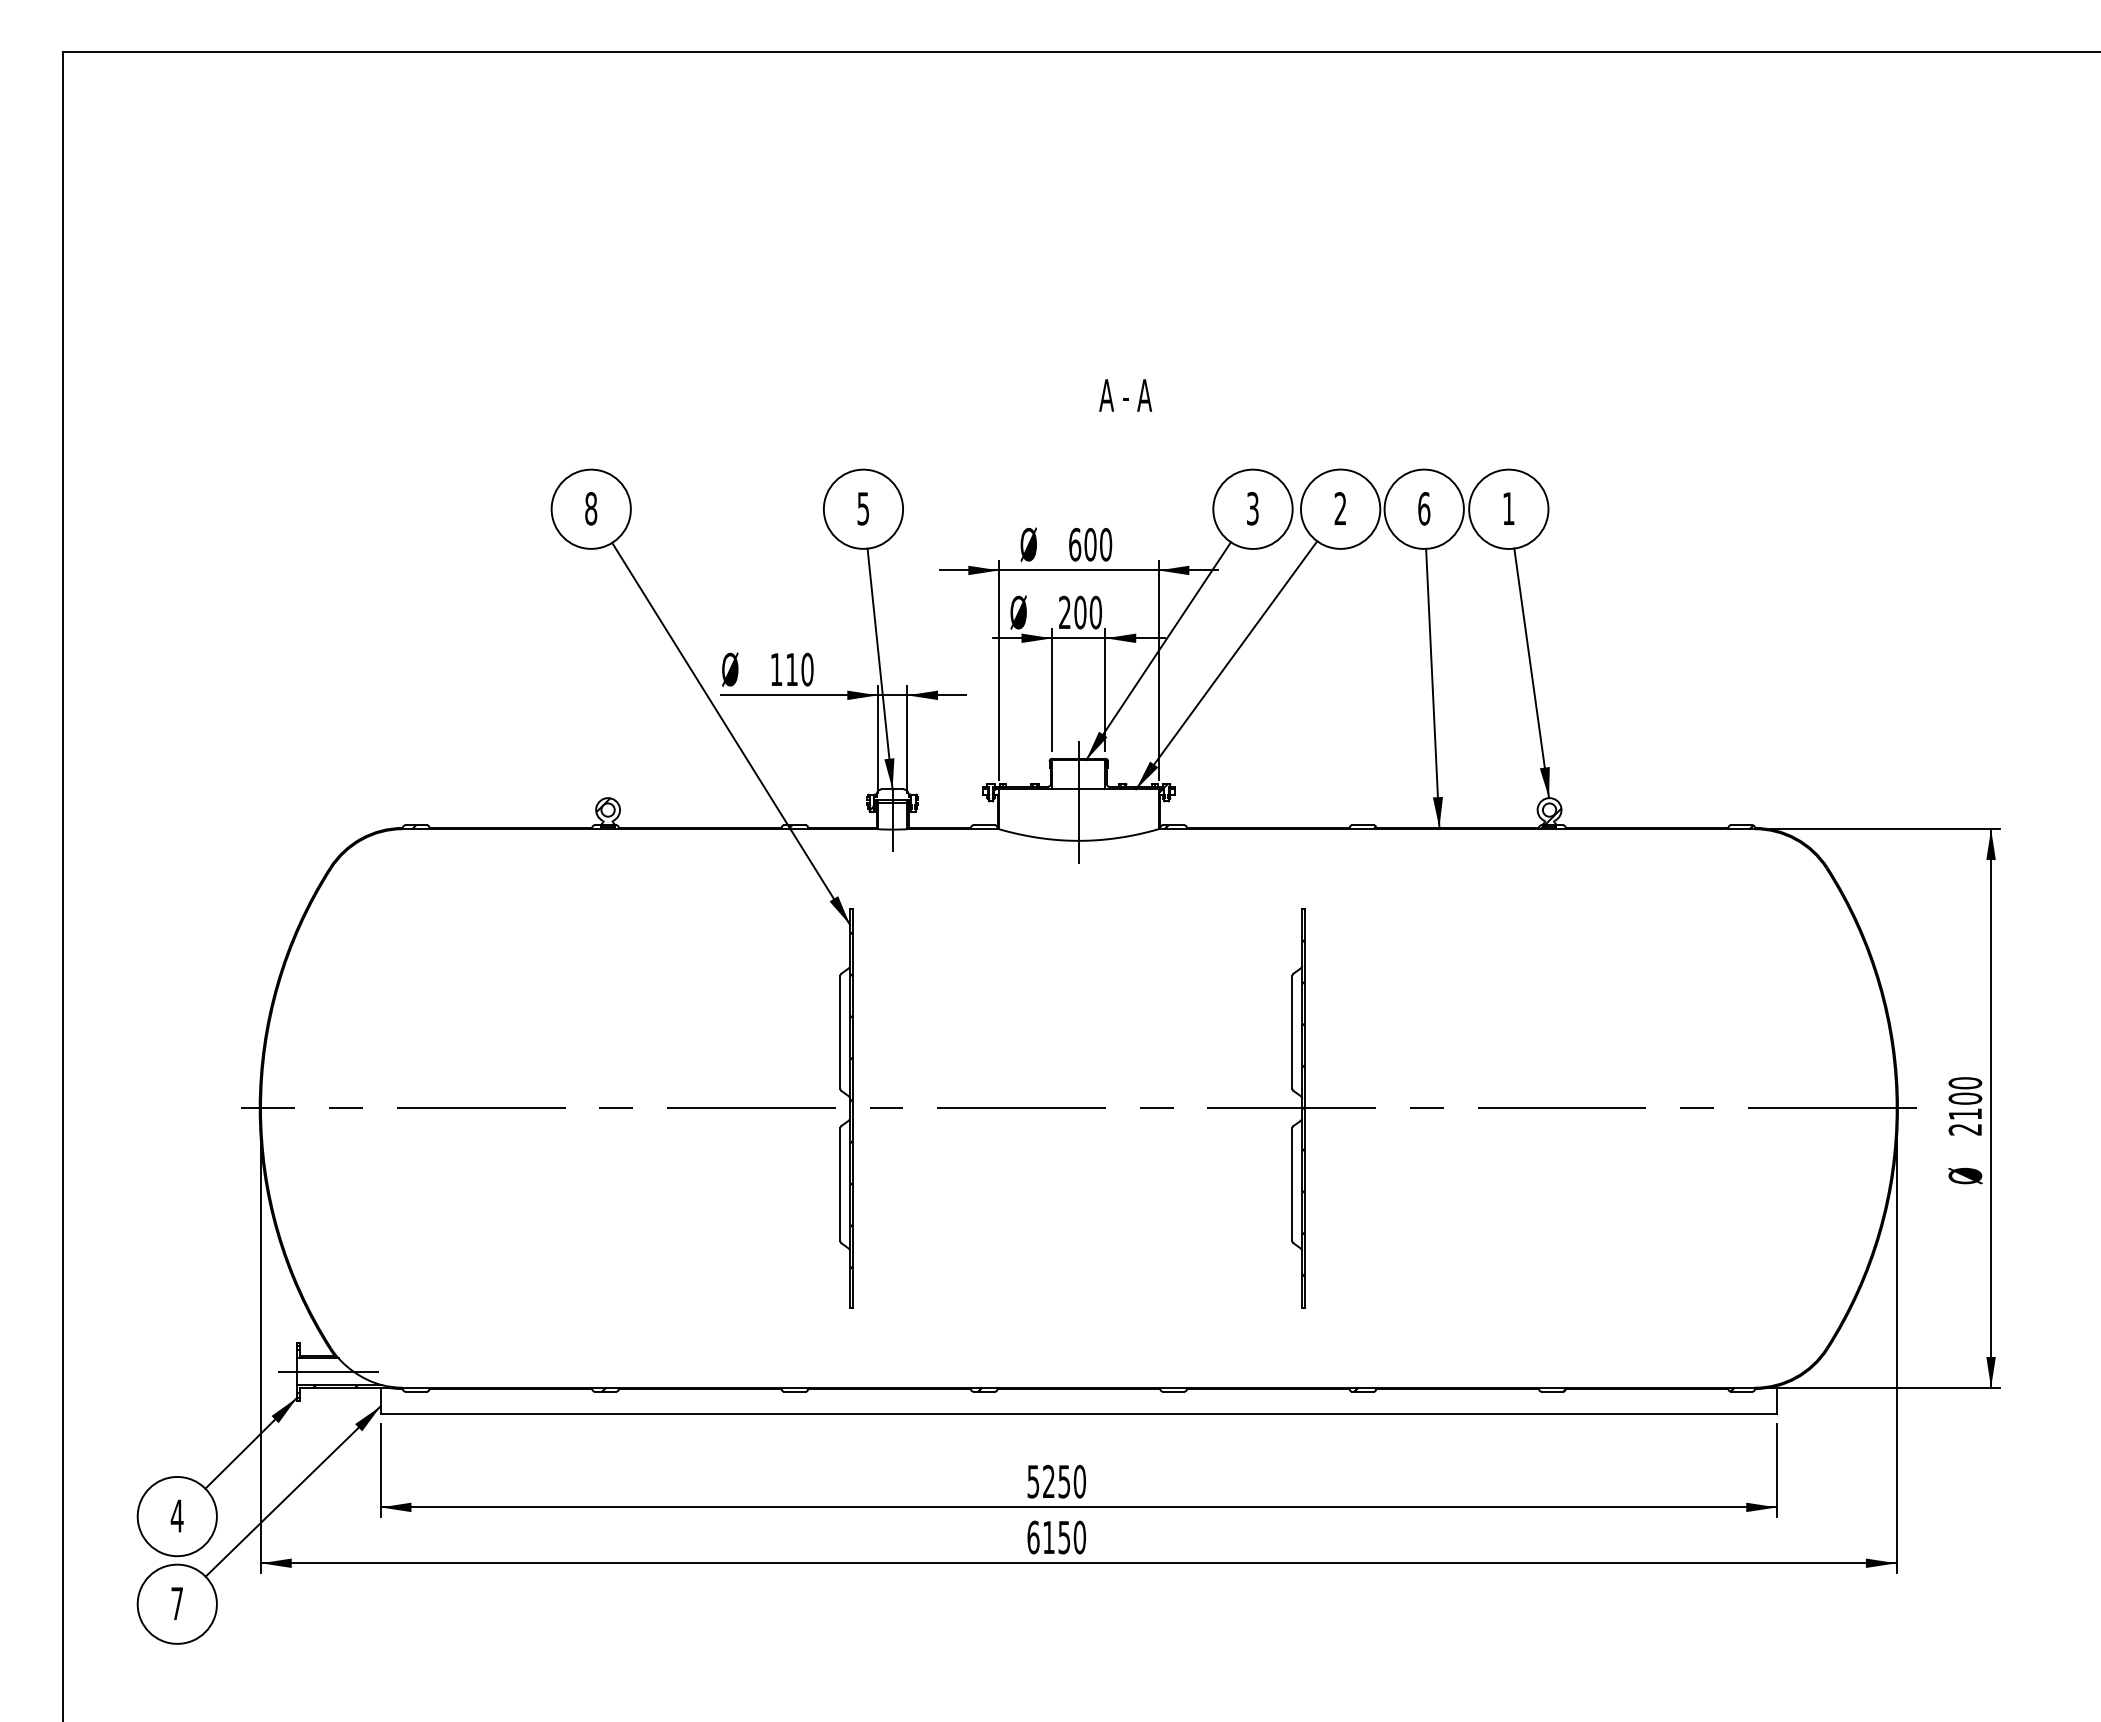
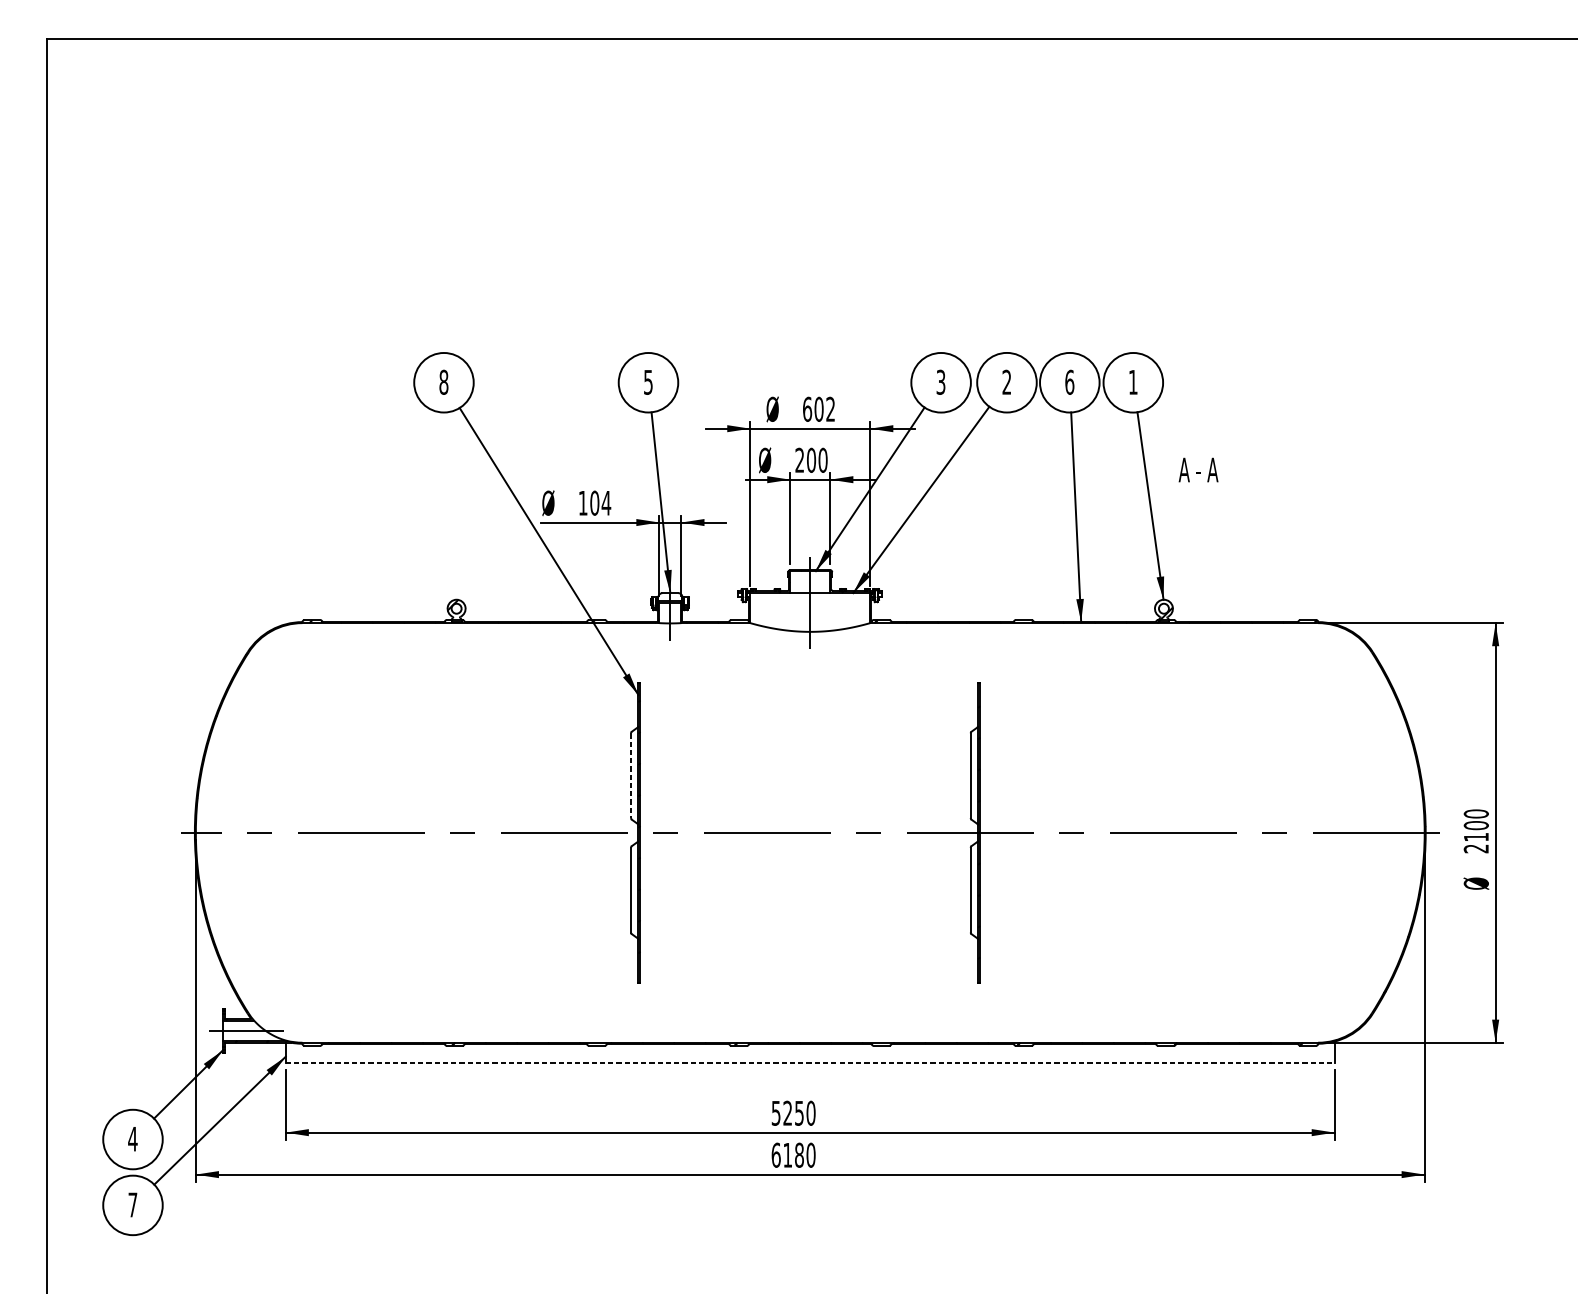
text: (1125, 395) -> (1198, 470), moved
text: (1106, 544) -> (831, 409), 600 -> 602
text: (799, 669) -> (600, 503), 110 -> 104
line: (840, 1032) -> (631, 775), solid -> dashed
line: (1079, 1414) -> (810, 1062), solid -> dashed
text: (1064, 1537) -> (799, 1155), 6150 -> 6180

